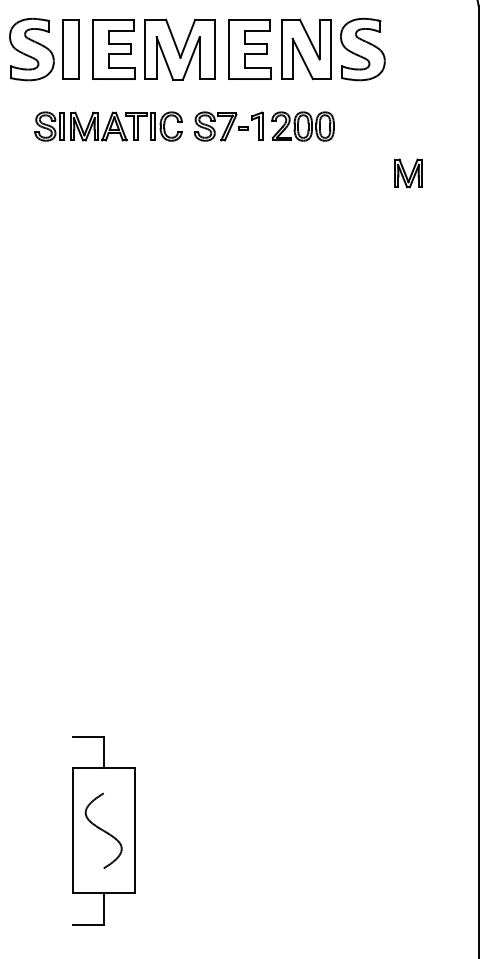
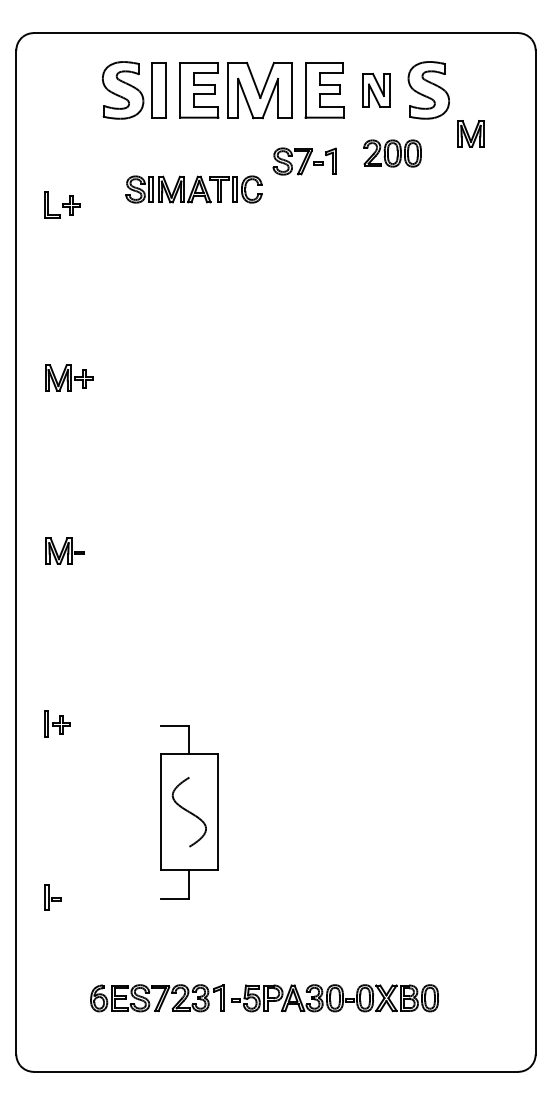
part: (306, 49) -> (376, 90), size x0.6
part: (108, 126) -> (193, 189), moved
part: (302, 126) -> (392, 153), moved
part: (407, 173) -> (470, 133), moved

